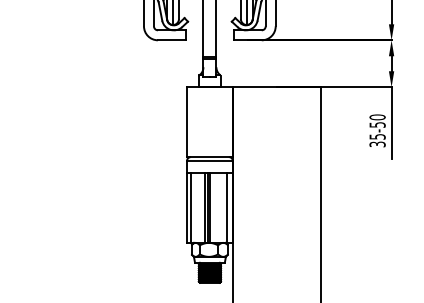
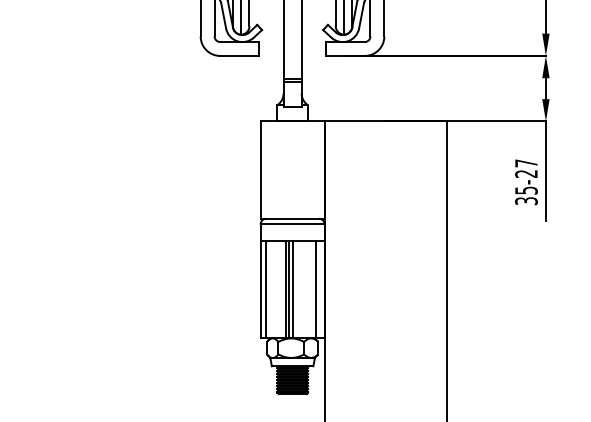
text: (377, 121) -> (526, 168), 35-50 -> 35-27

